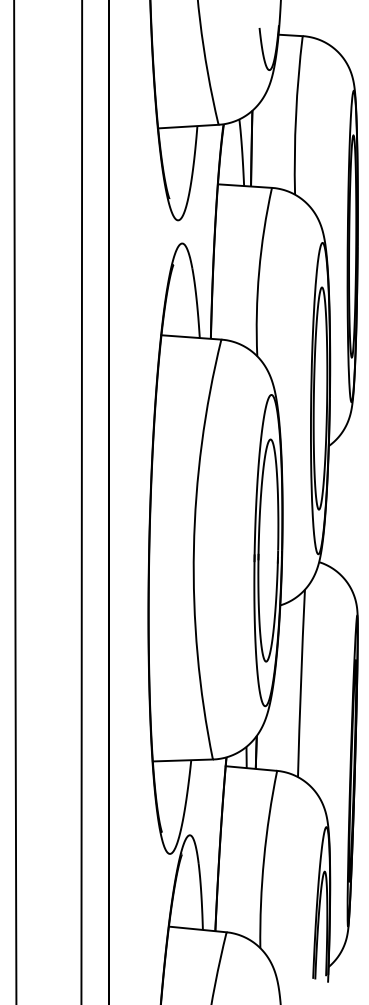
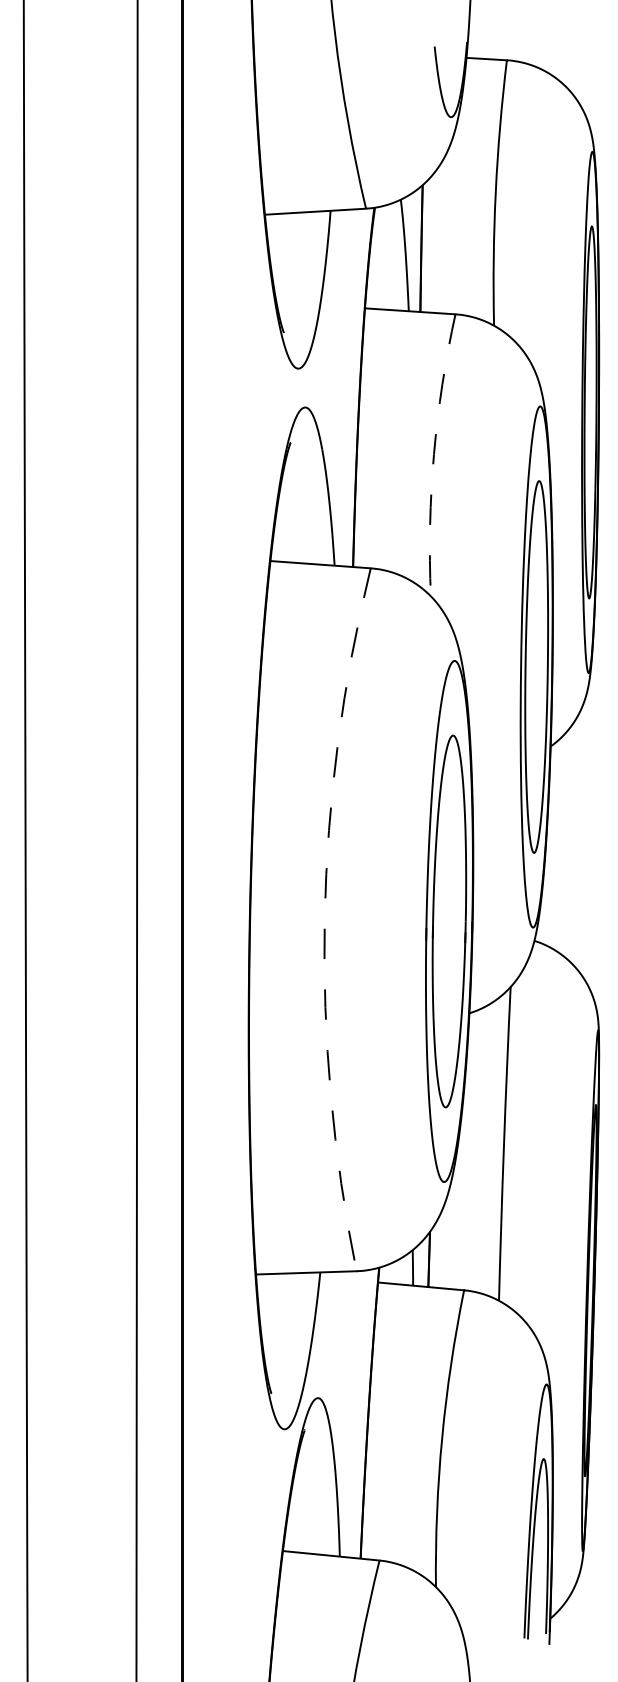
arc: (259, 271) -> (434, 454), solid -> dashed
arc: (193, 549) -> (324, 919), solid -> dashed

